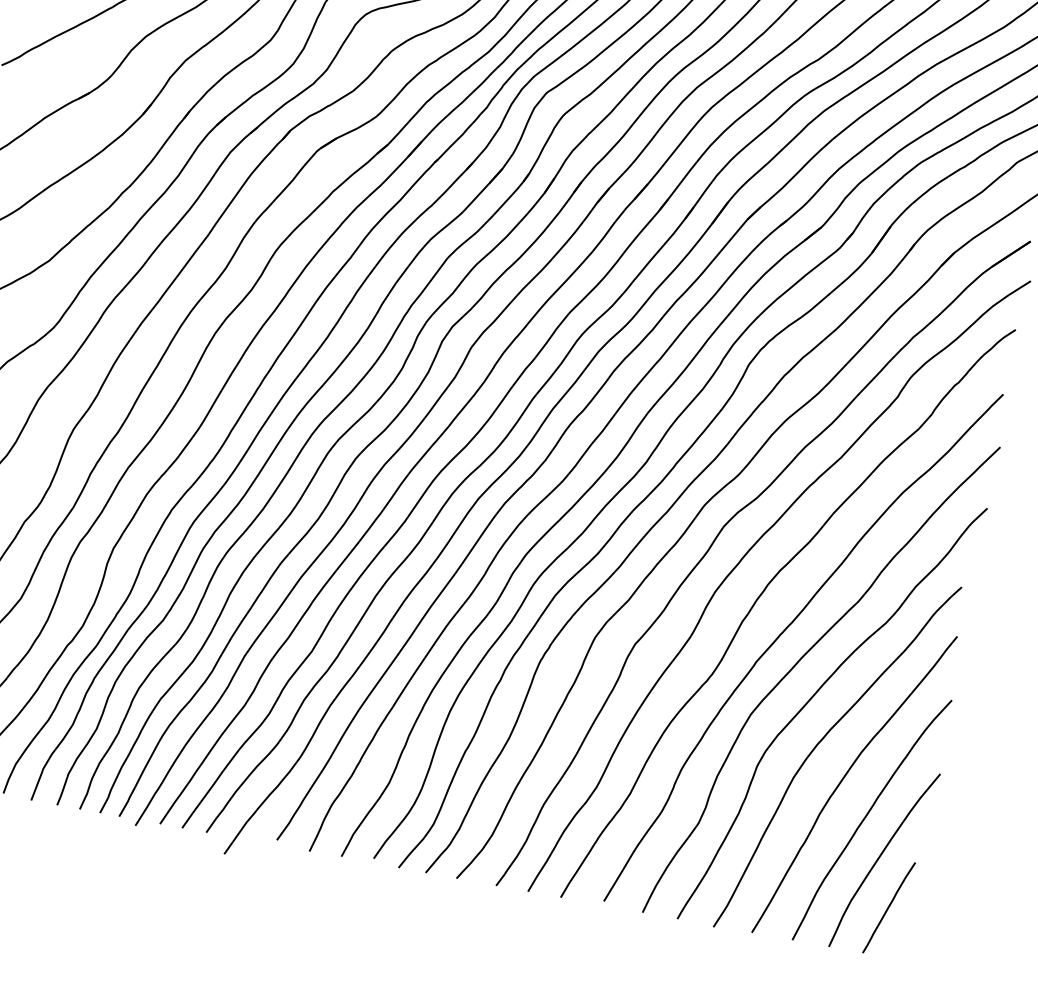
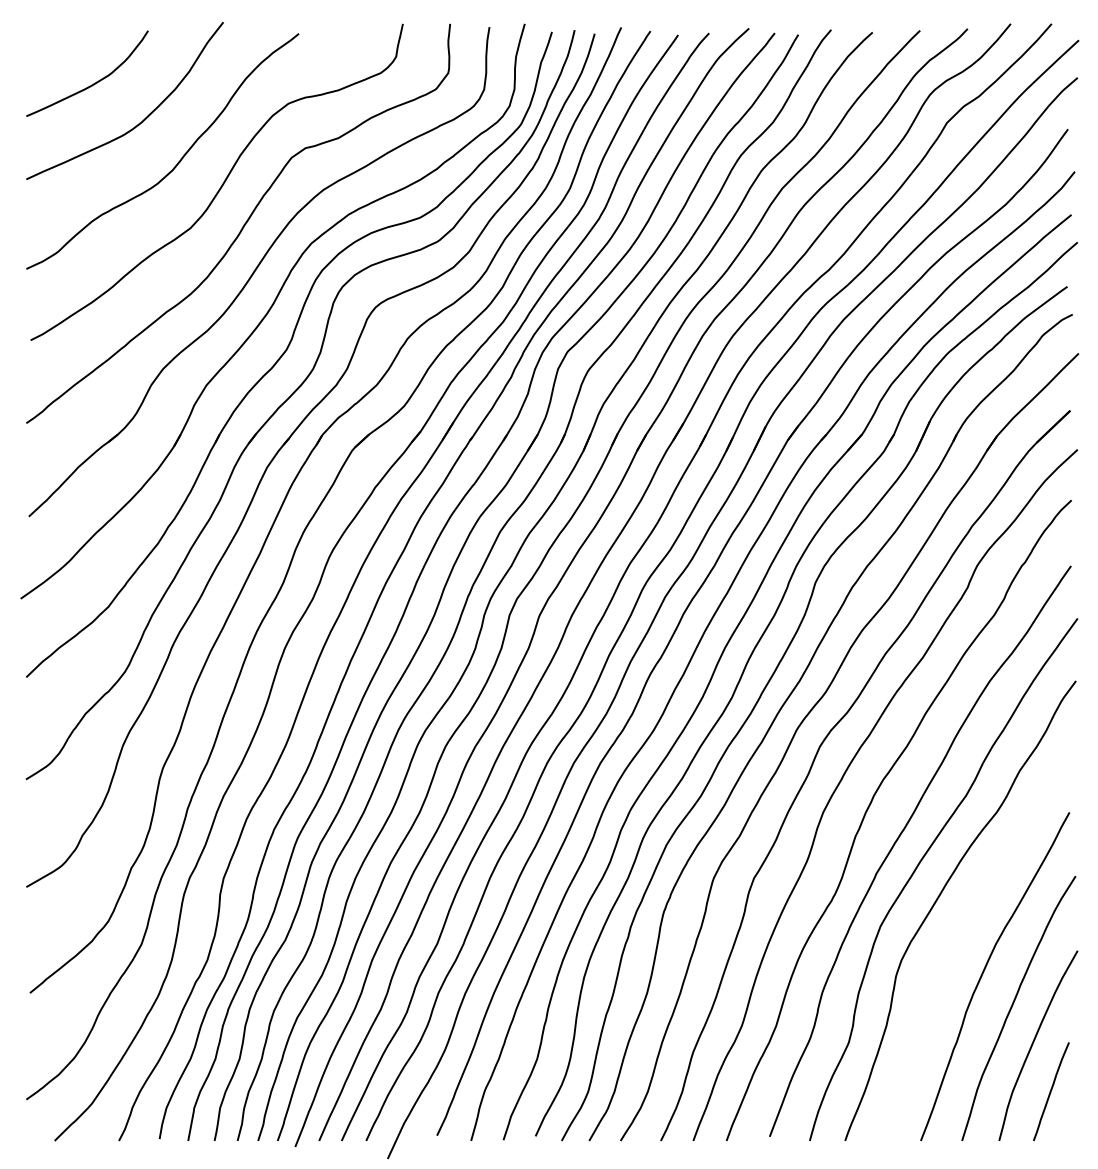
curve: (820, 742) -> (954, 941), removed

